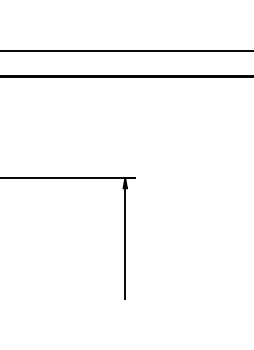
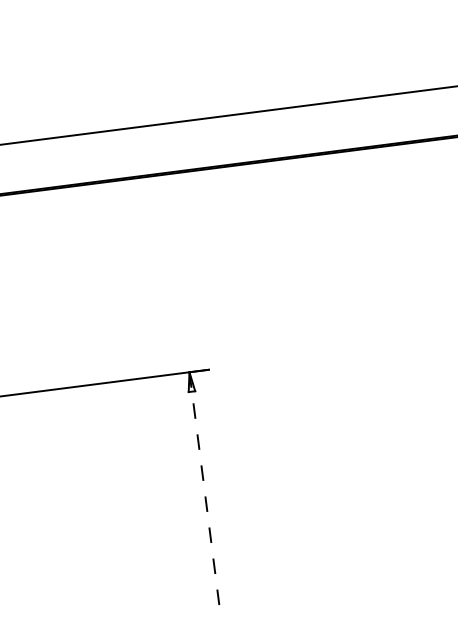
line: (125, 239) -> (205, 491), solid -> dashed

